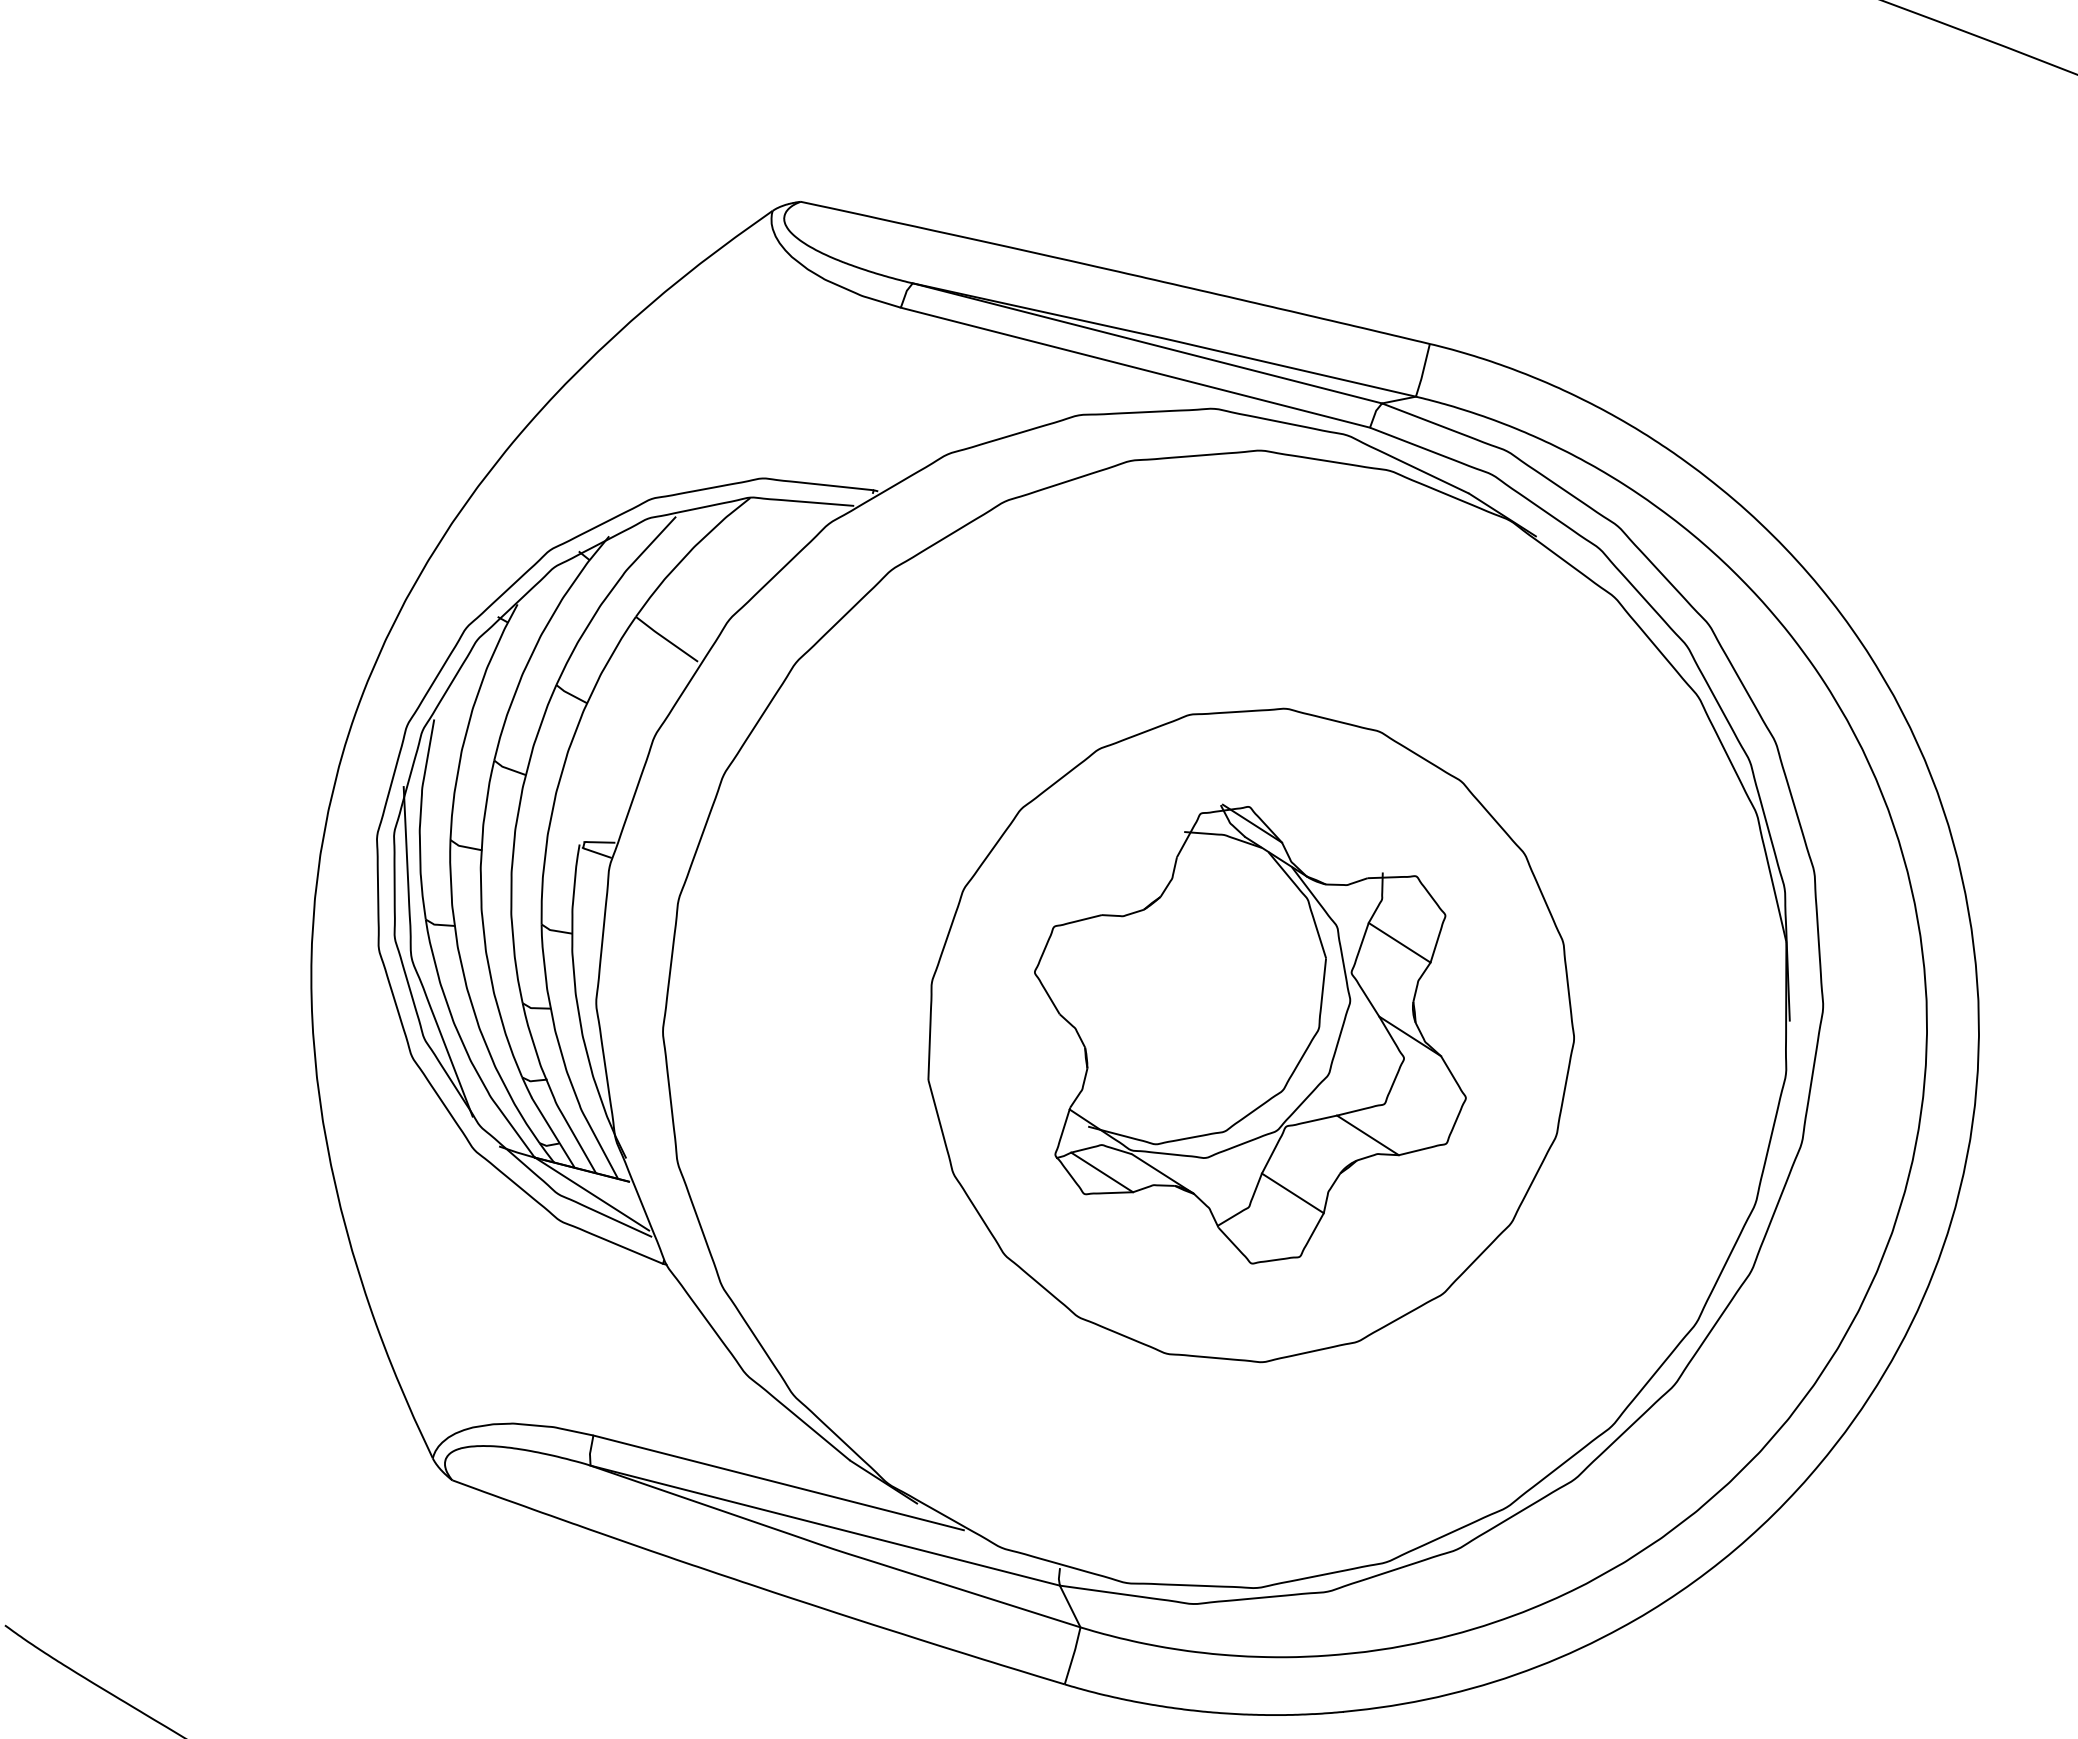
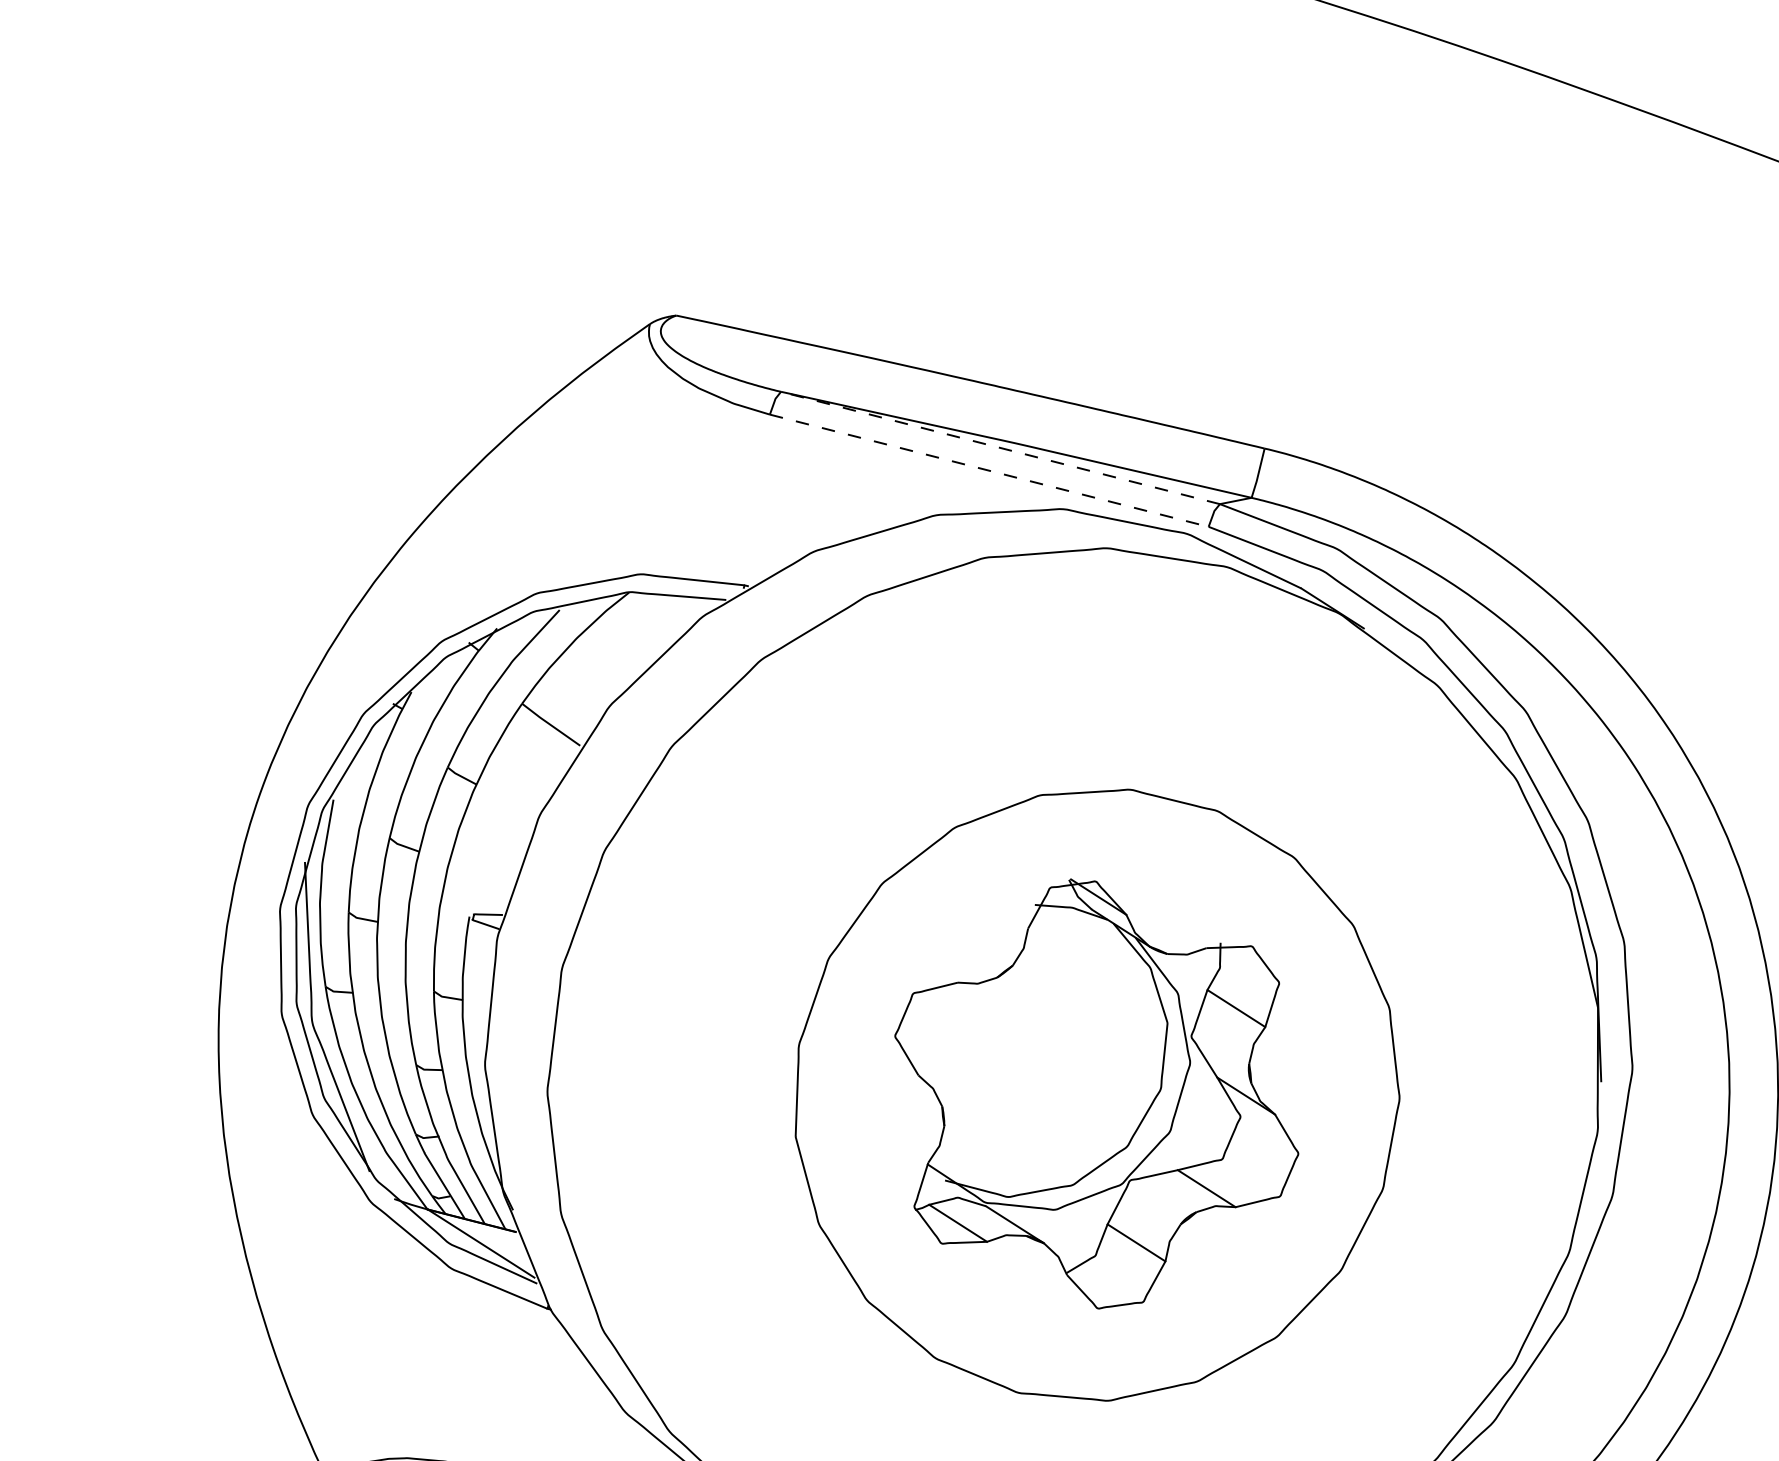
line: (1146, 343) -> (999, 448), solid -> dashed
line: (1135, 367) -> (989, 470), solid -> dashed

